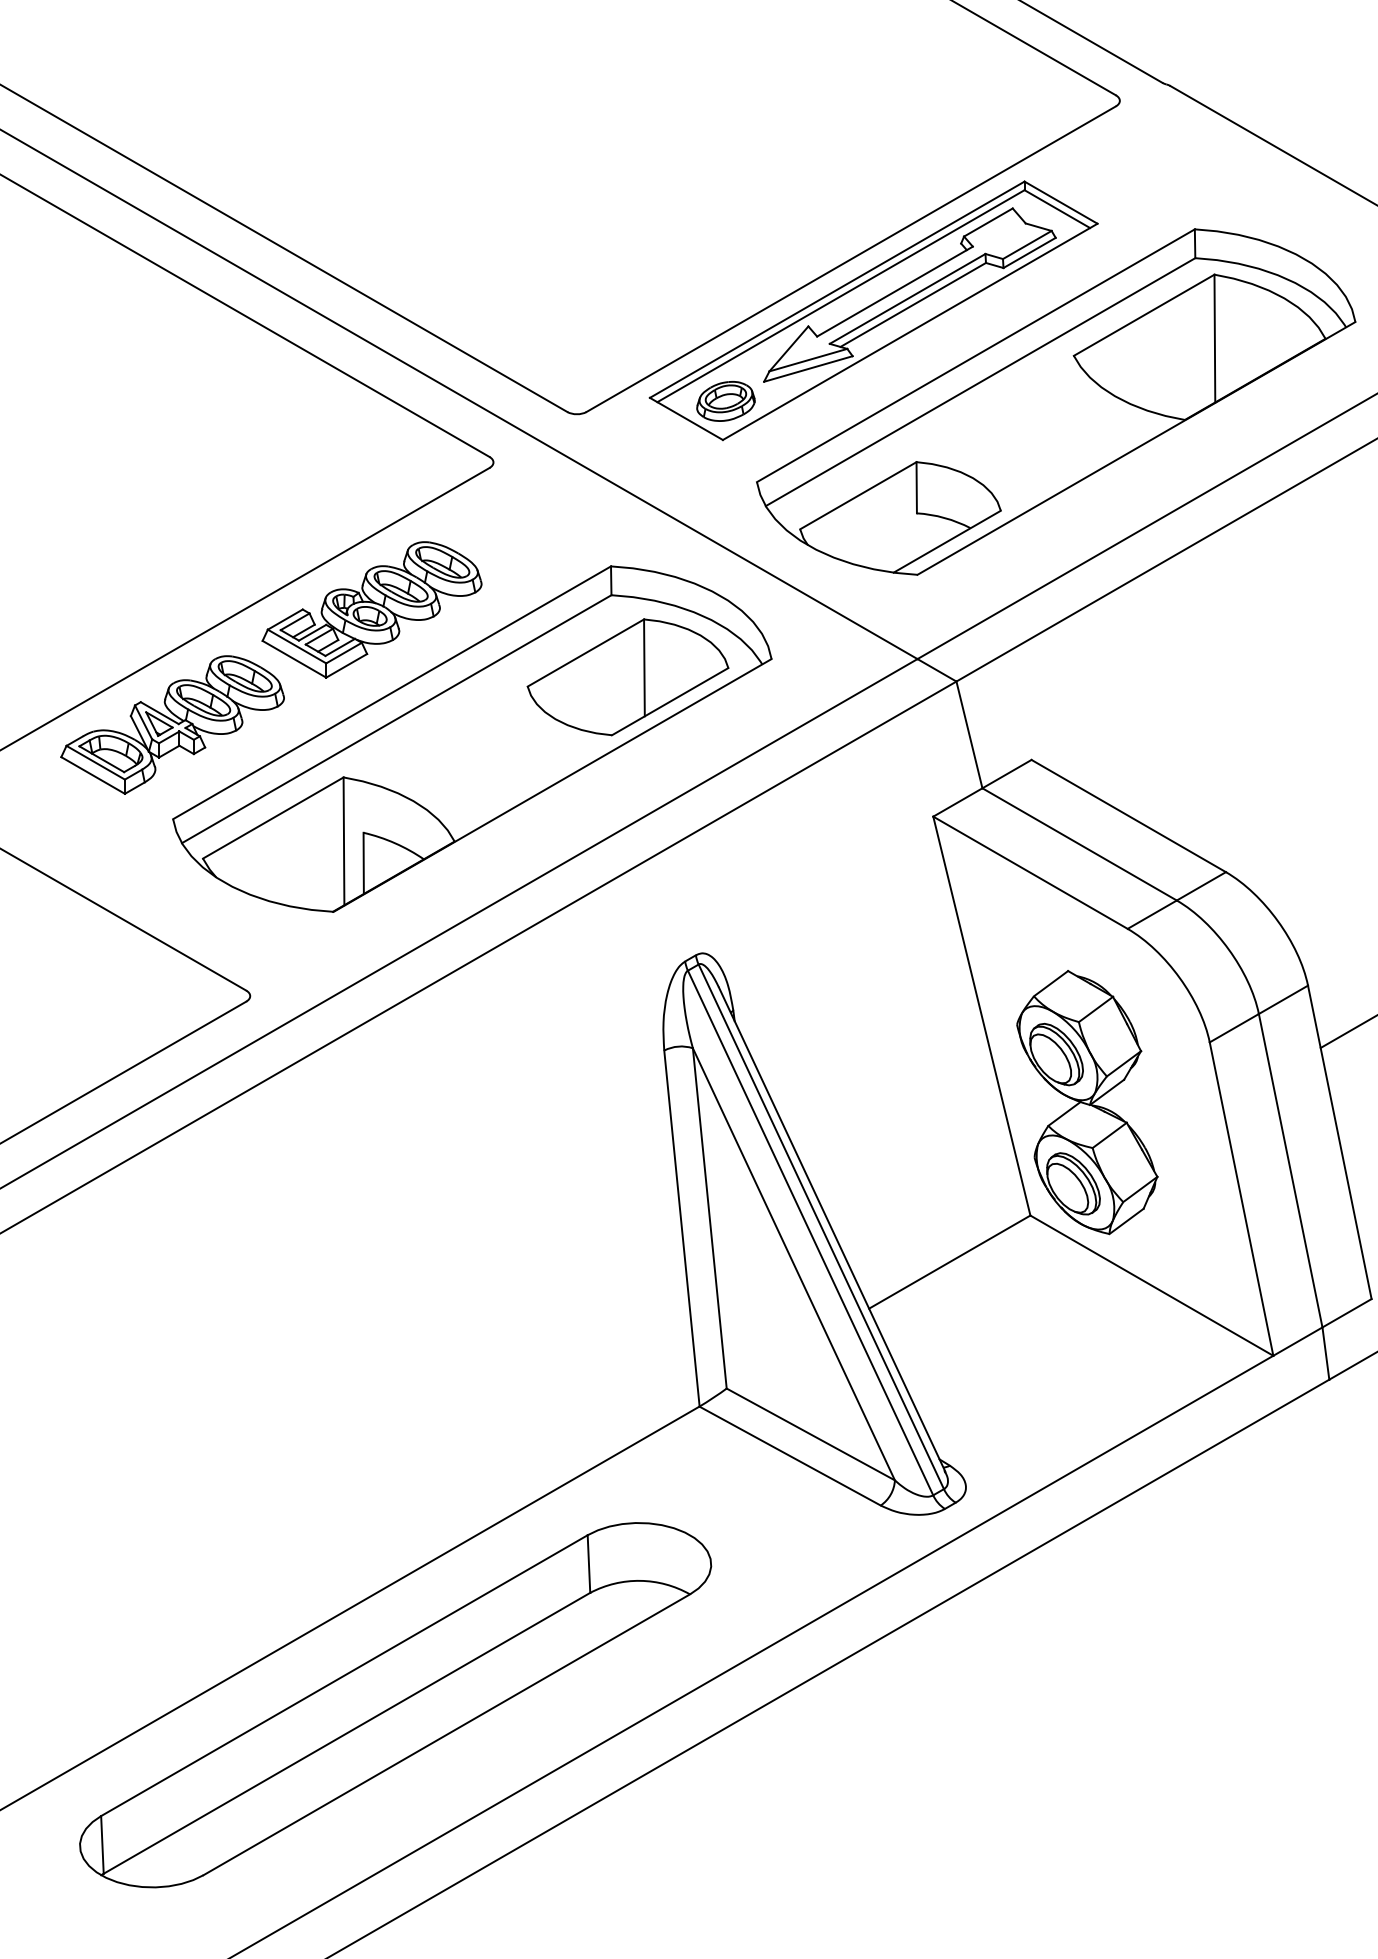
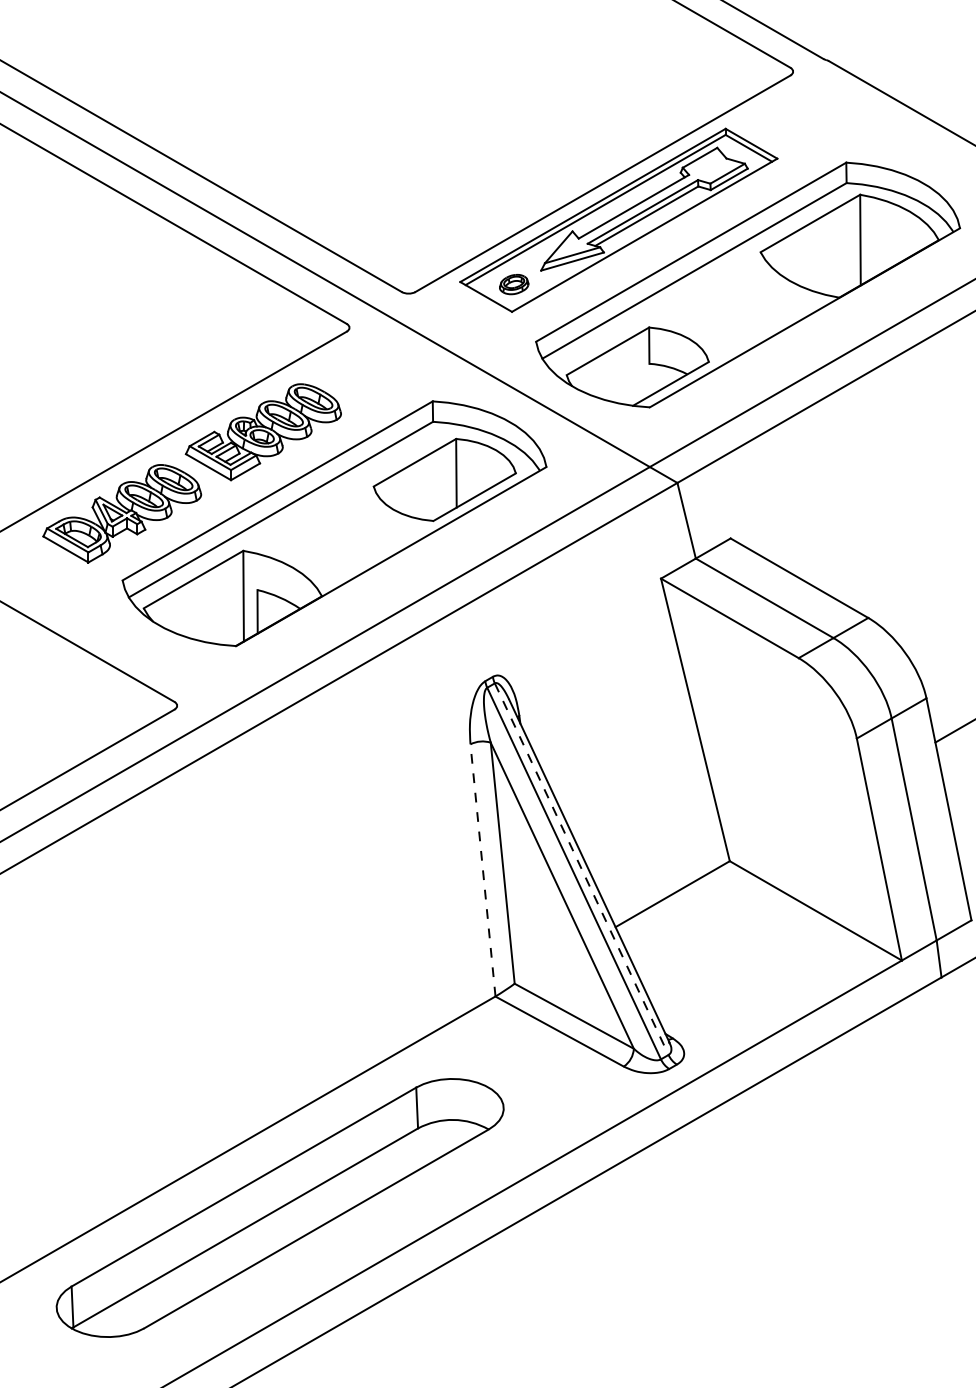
part: (725, 401) -> (513, 284), size x0.7
part: (1087, 1102) -> (770, 781), removed
line: (821, 1226) -> (581, 868), solid -> dashed
line: (681, 1228) -> (482, 870), solid -> dashed

